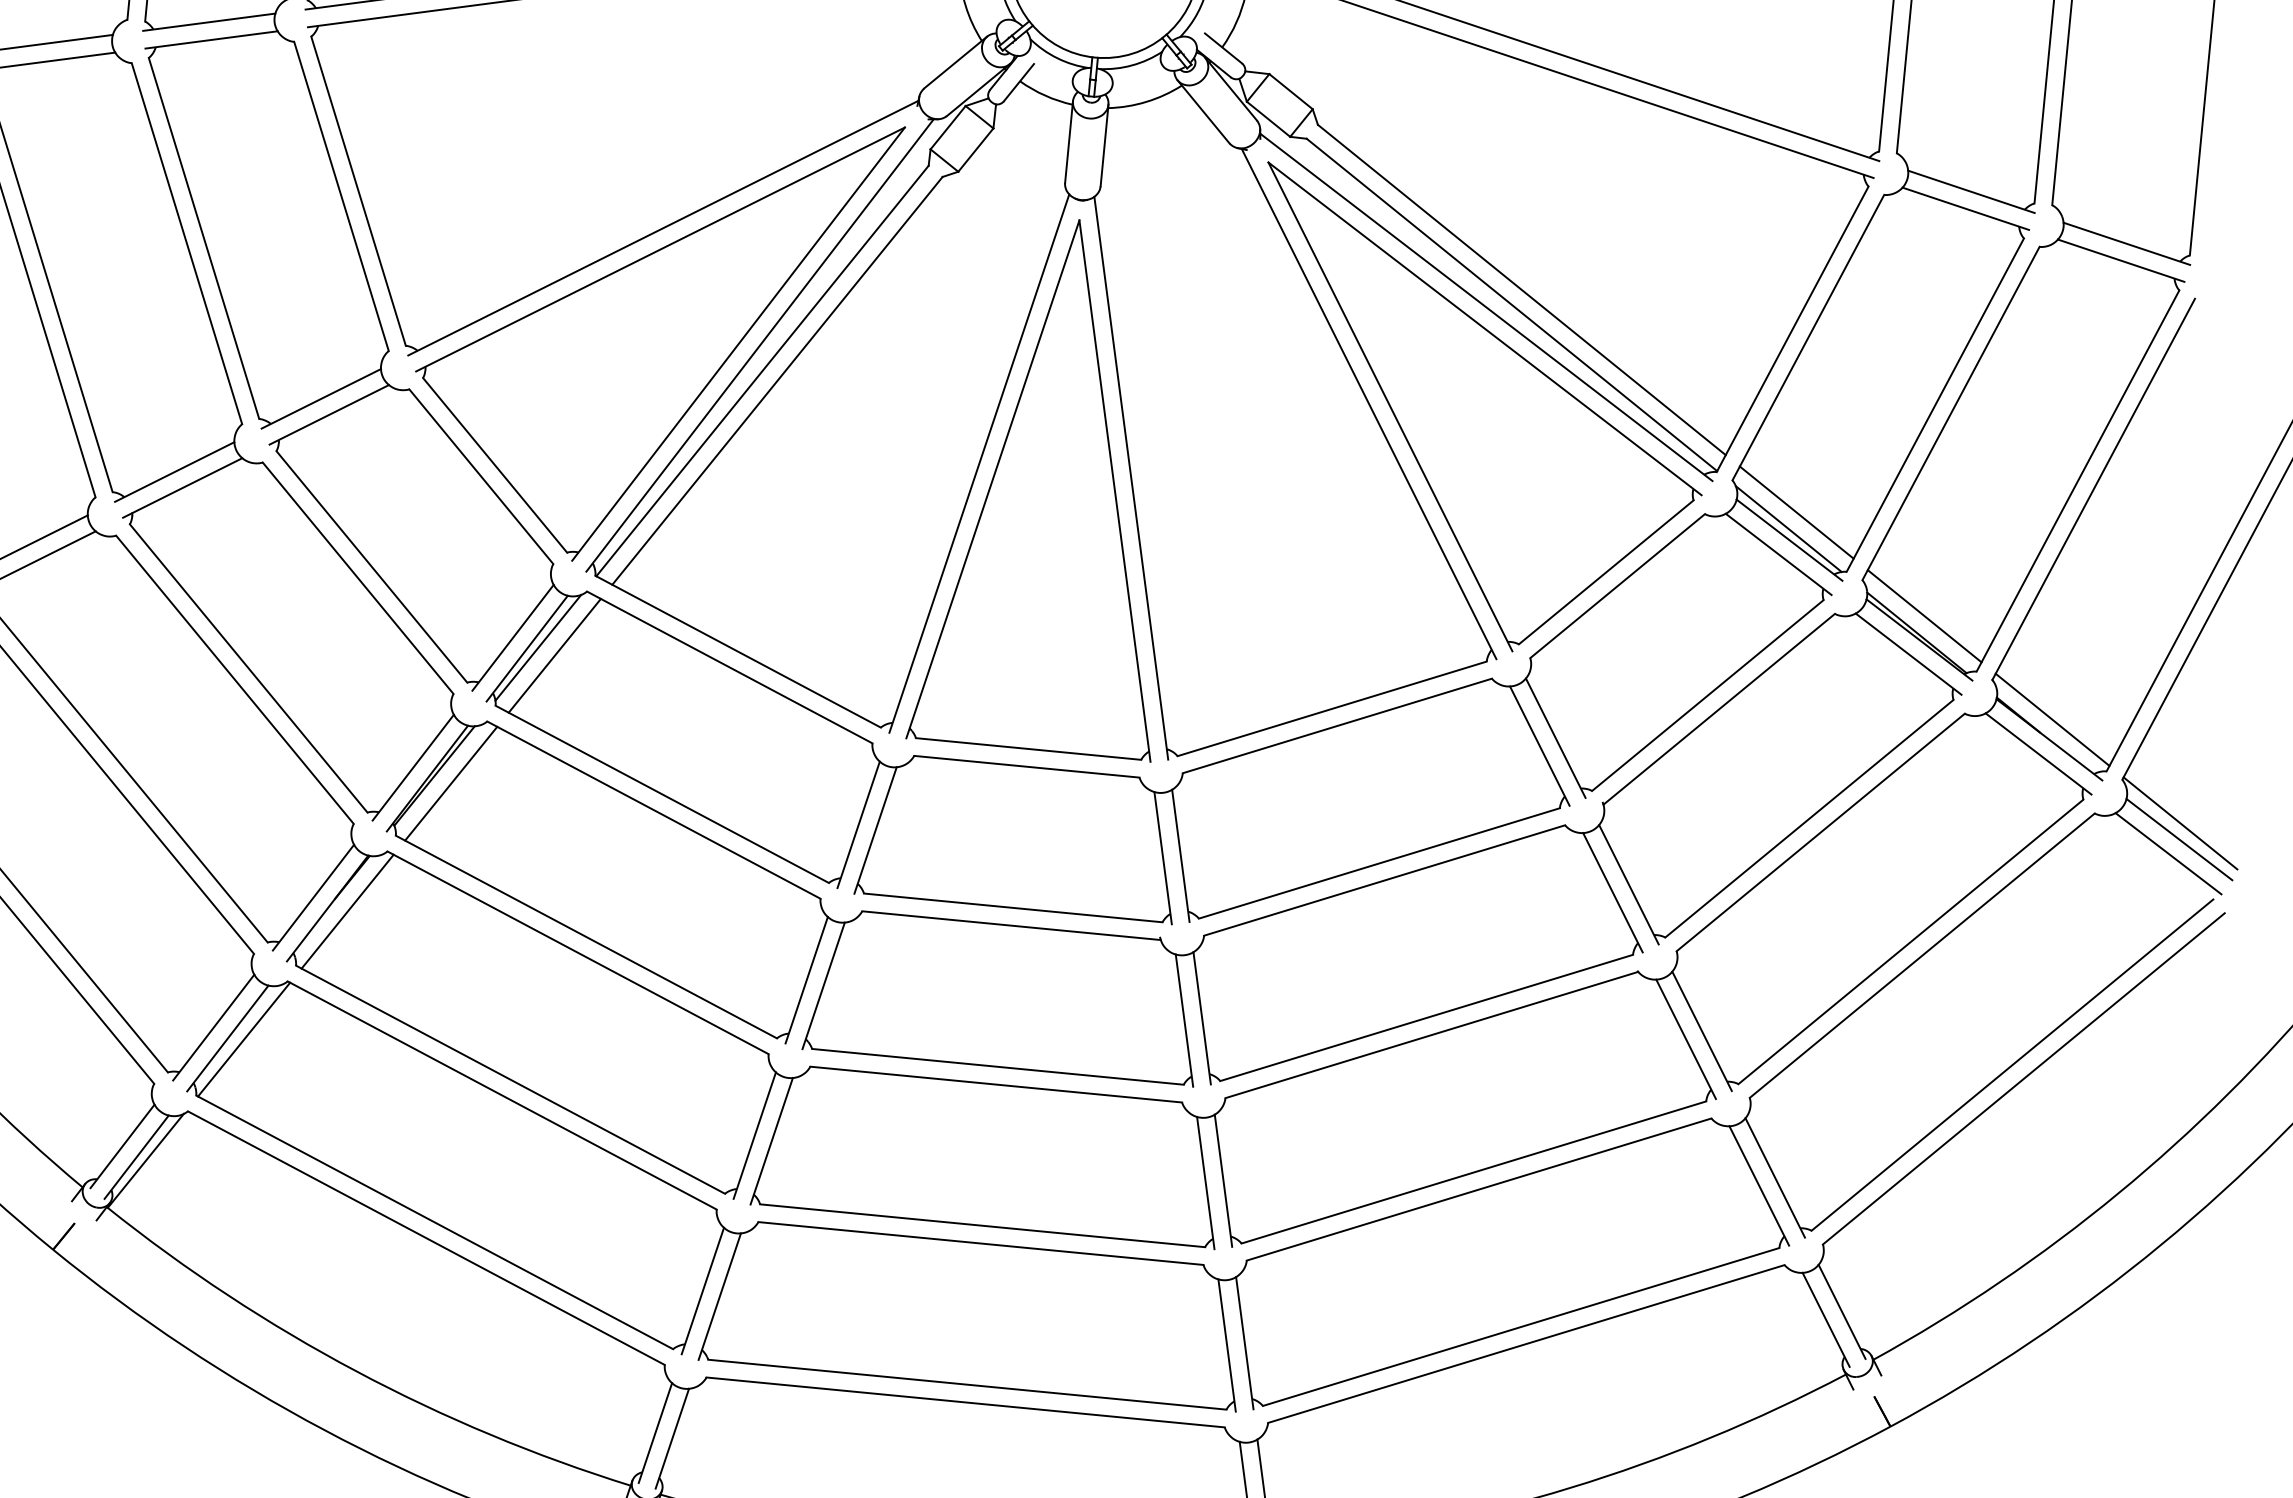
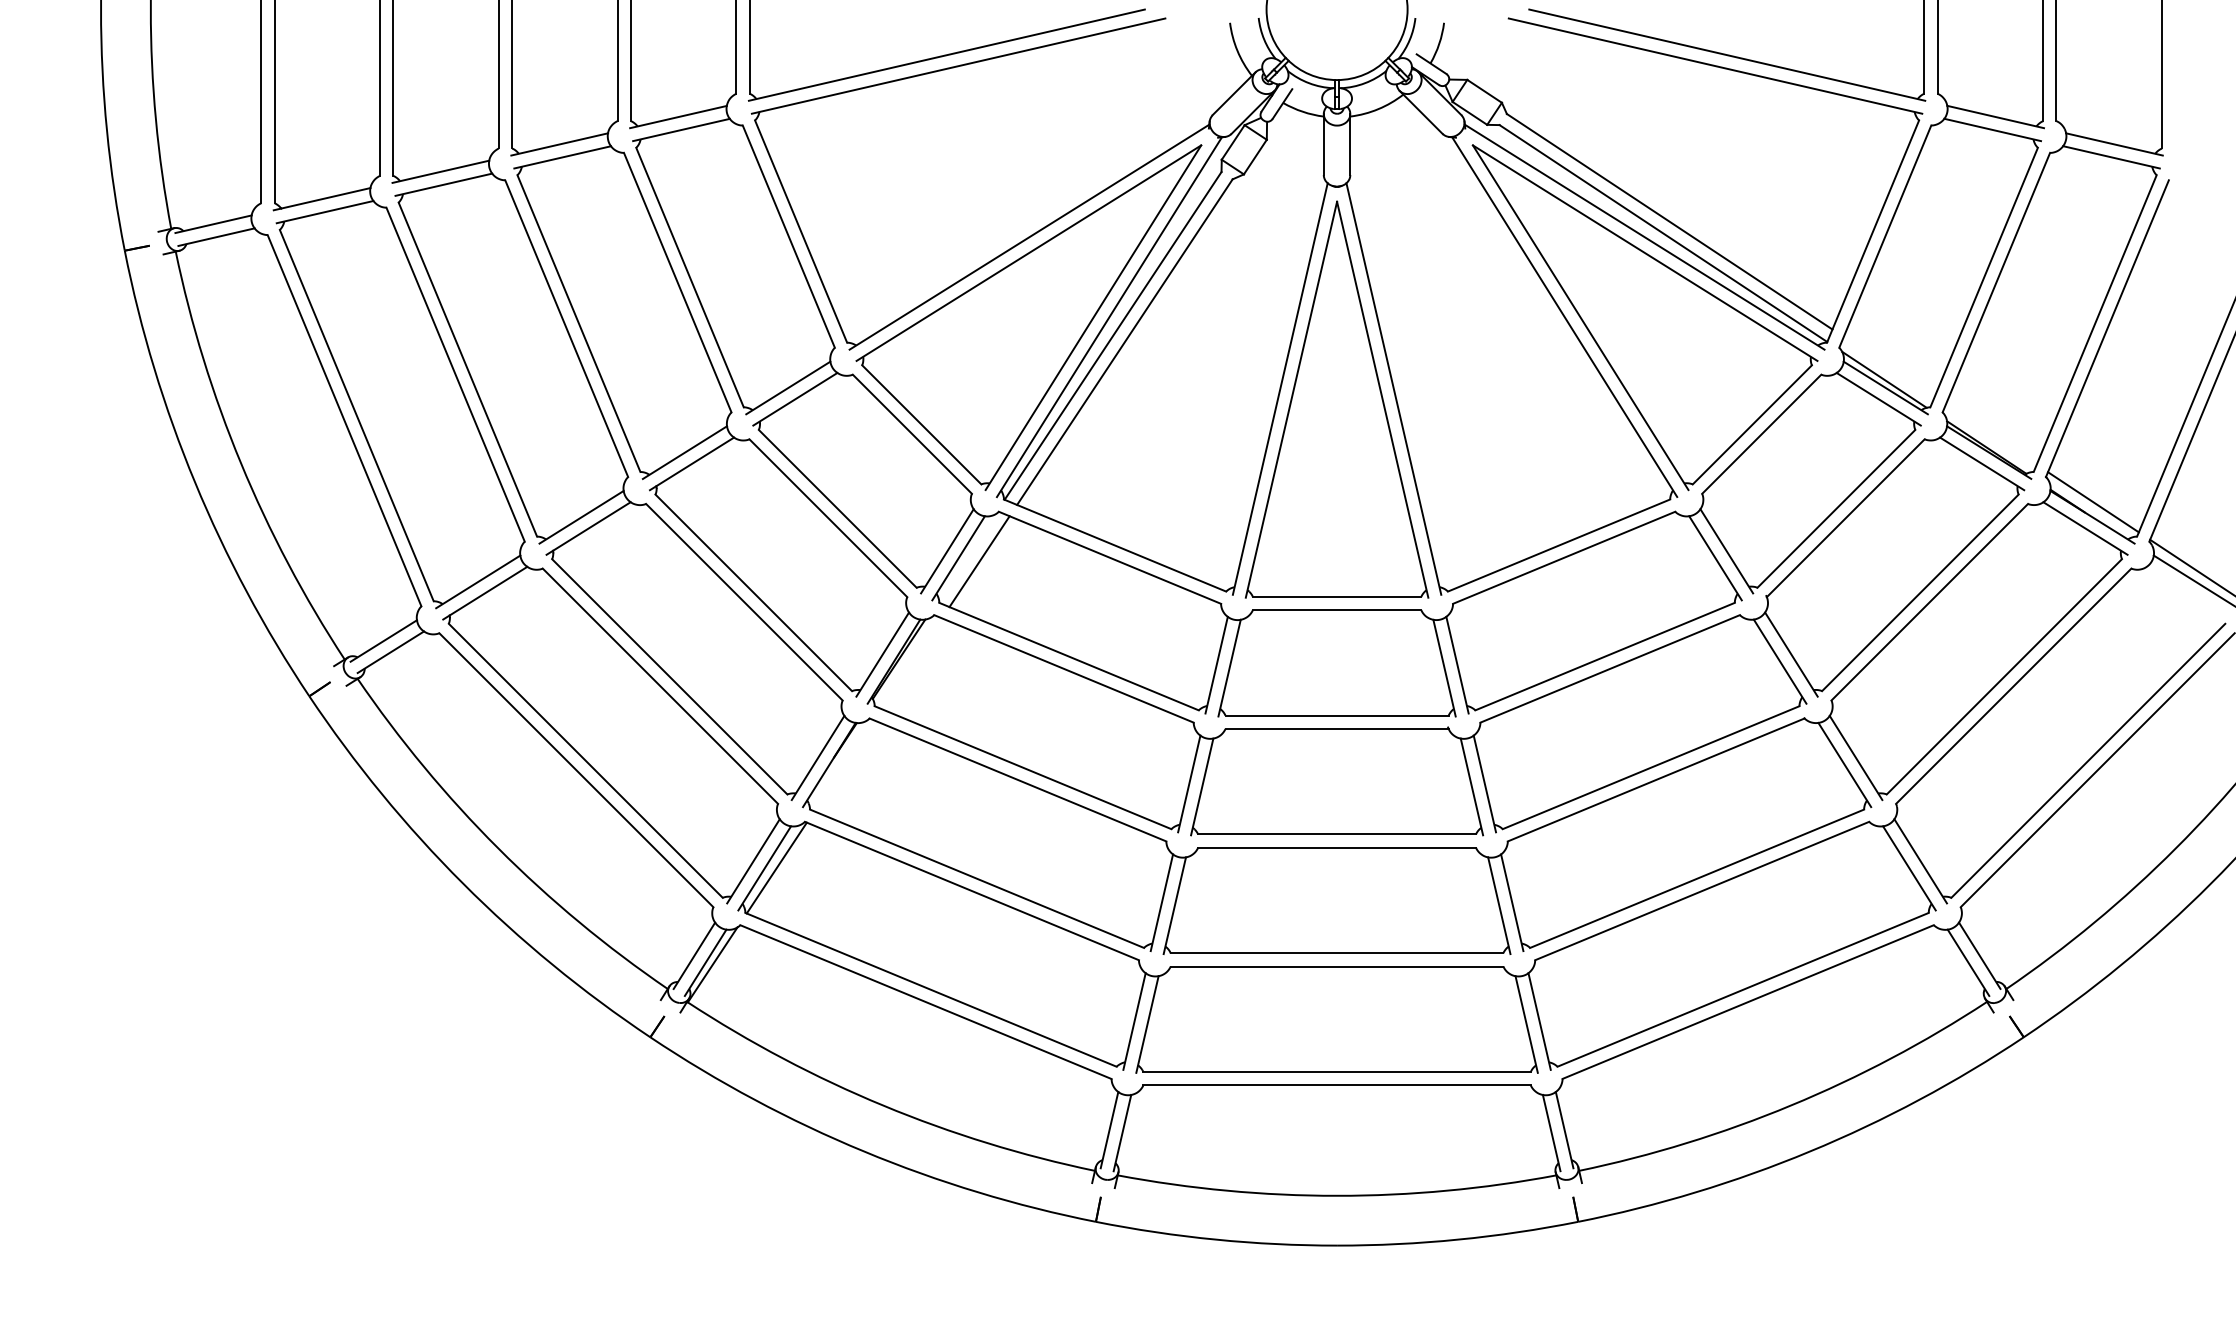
line: (1795, 511) -> (1888, 366), removed
line: (1923, 615) -> (1990, 434), removed
line: (537, 647) -> (966, 556), removed
line: (450, 783) -> (911, 663), removed
line: (2168, 852) -> (2188, 592), removed
line: (347, 911) -> (844, 765), removed

